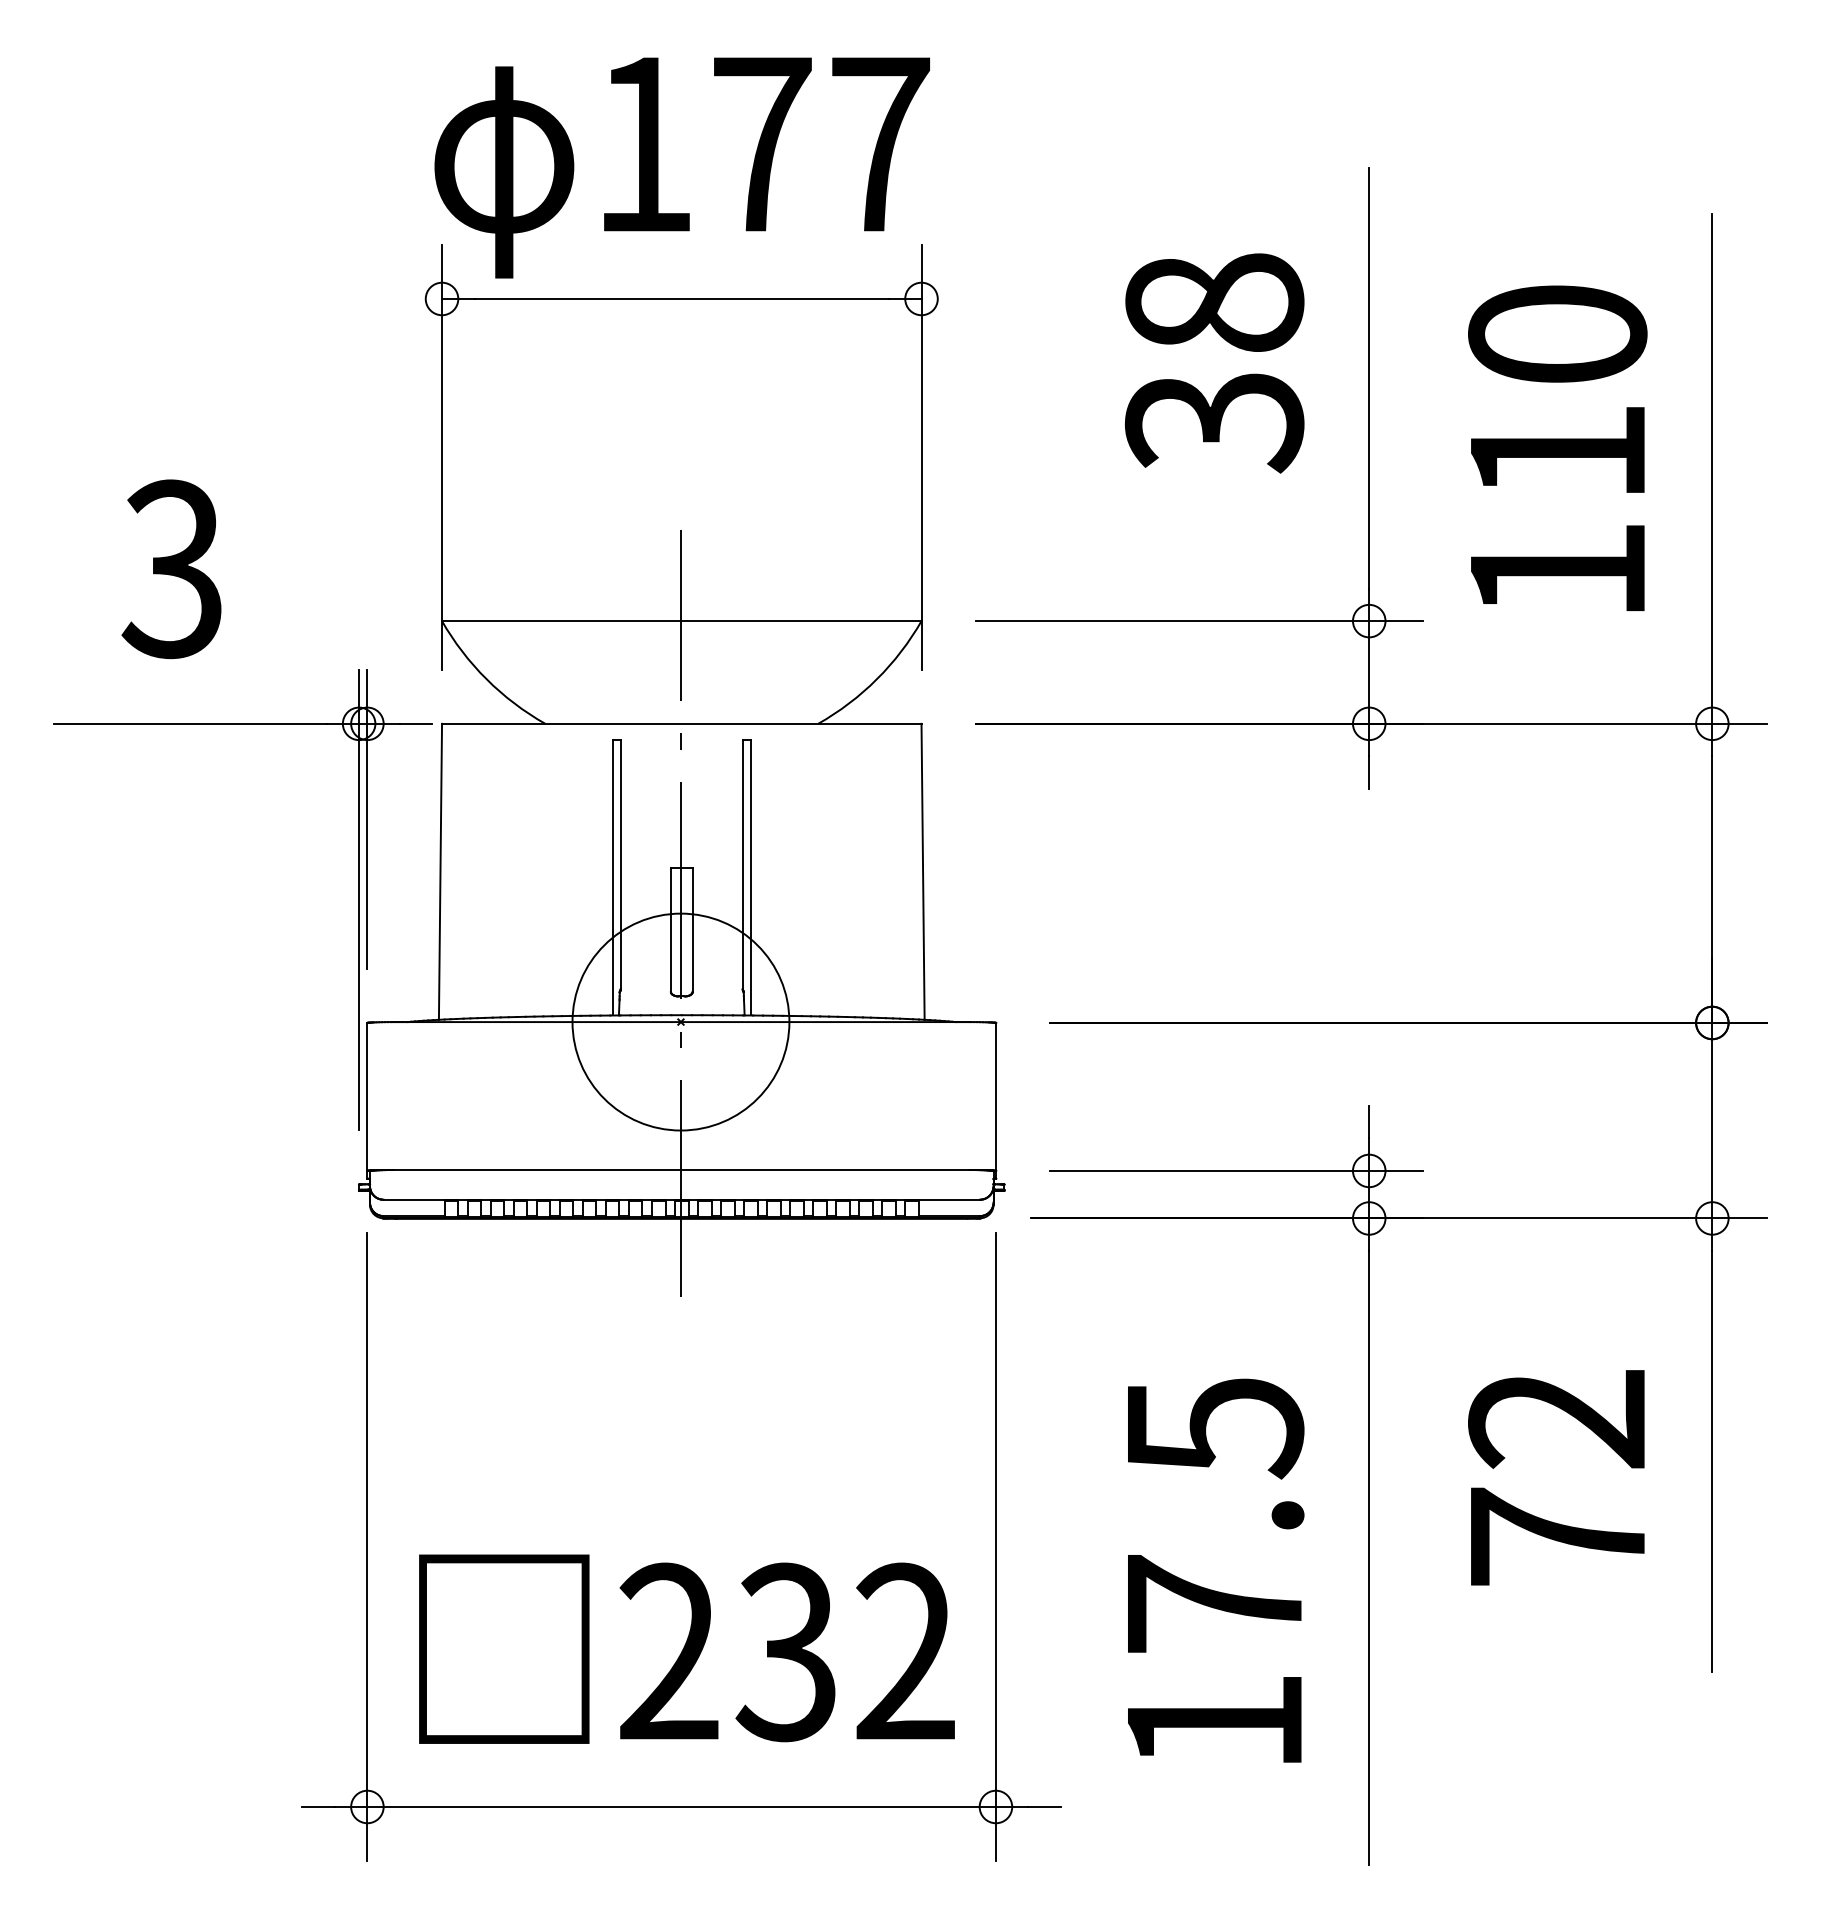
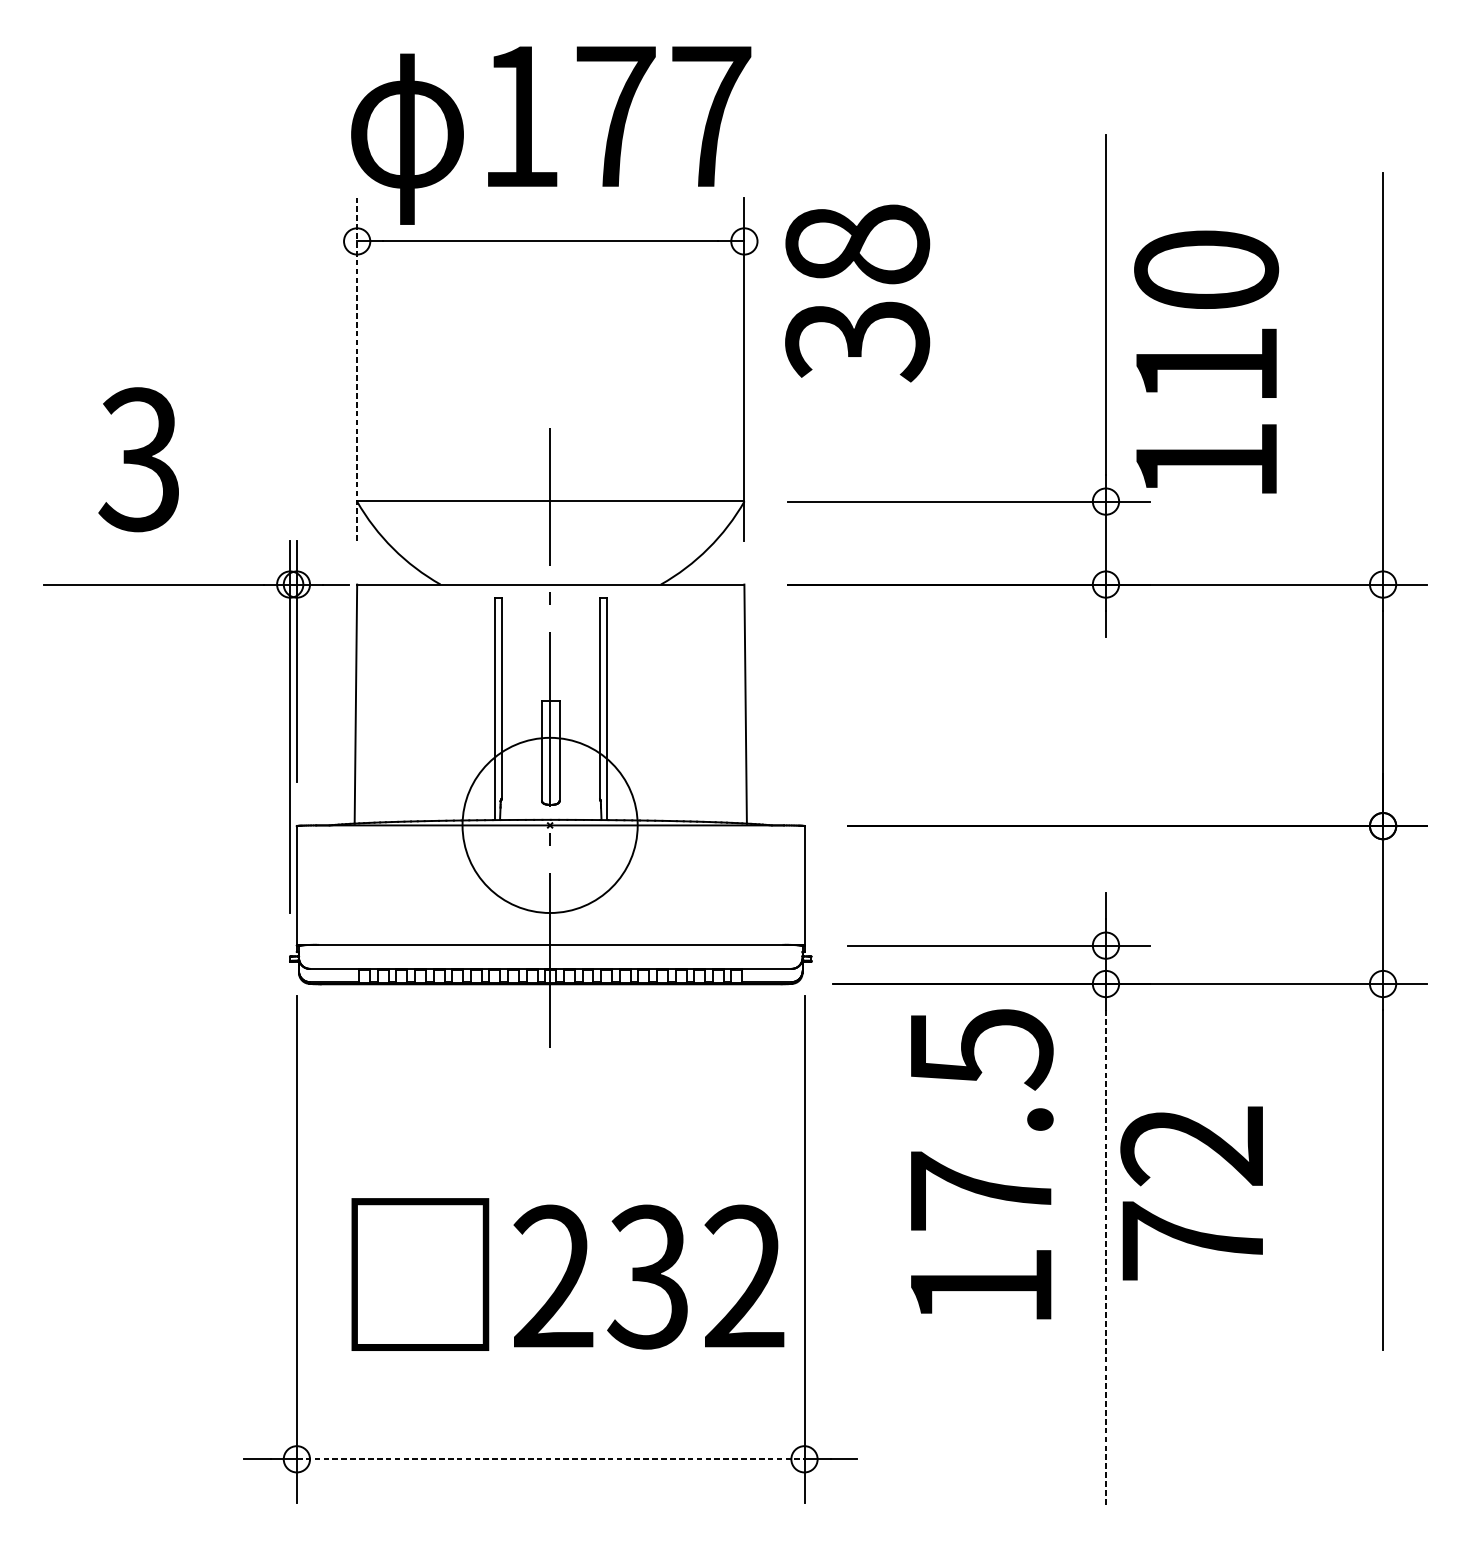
text: (1214, 363) -> (857, 293), moved
text: (1557, 447) -> (1206, 361), moved
line: (442, 456) -> (357, 368), solid -> dashed
text: (1556, 1477) -> (1191, 1193), moved
line: (1369, 1558) -> (1106, 1258), solid -> dashed
text: (1216, 1570) -> (982, 1164), moved
text: (686, 1648) -> (567, 1273), moved
line: (682, 1806) -> (551, 1458), solid -> dashed

